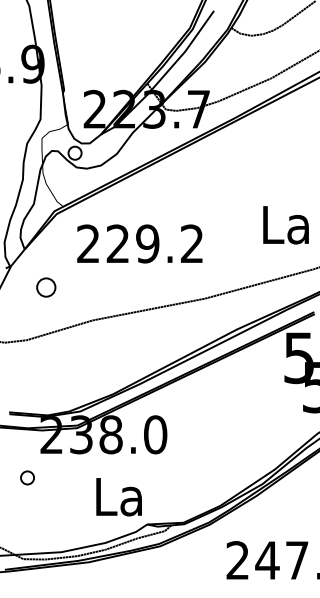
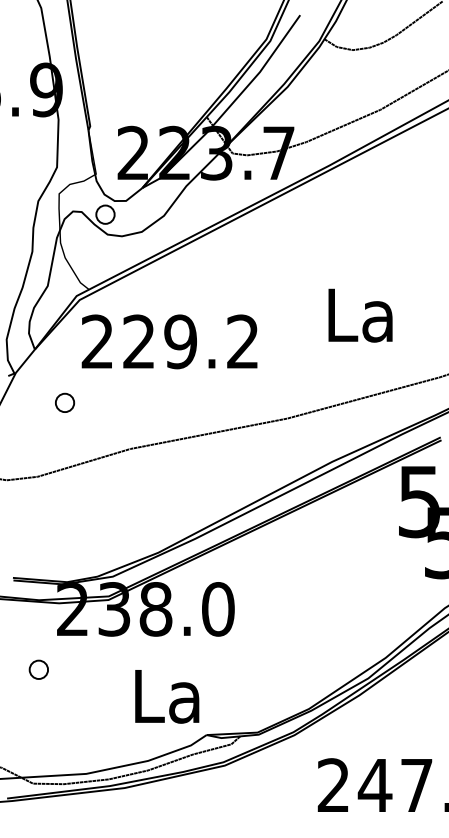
text: (285, 225) -> (359, 315), moved
text: (139, 243) -> (169, 341), moved
part: (45, 287) -> (64, 402), size x0.71

